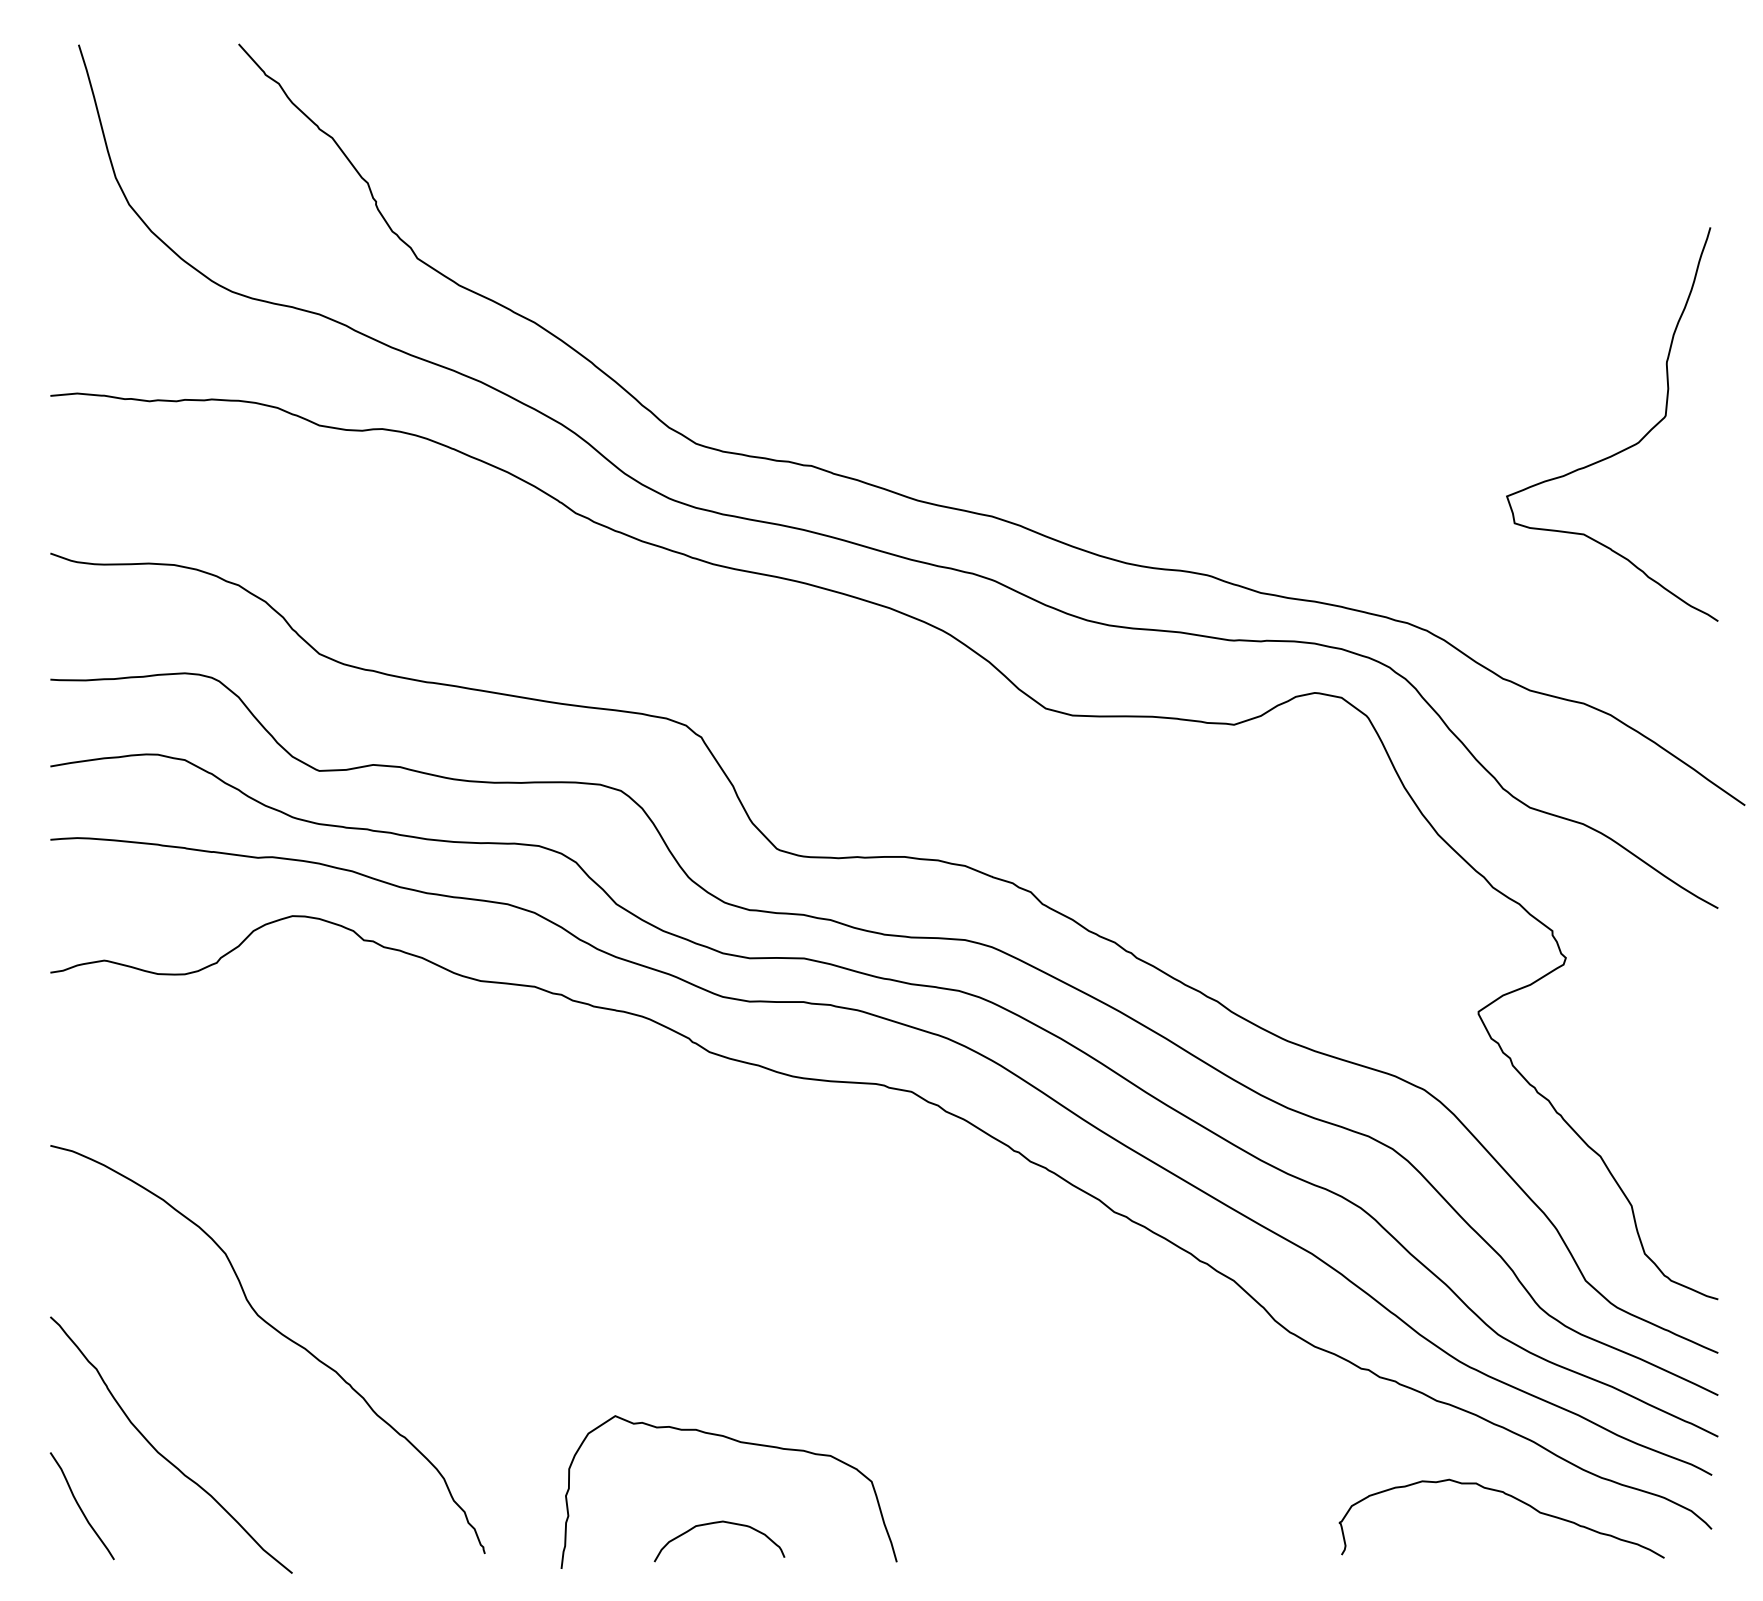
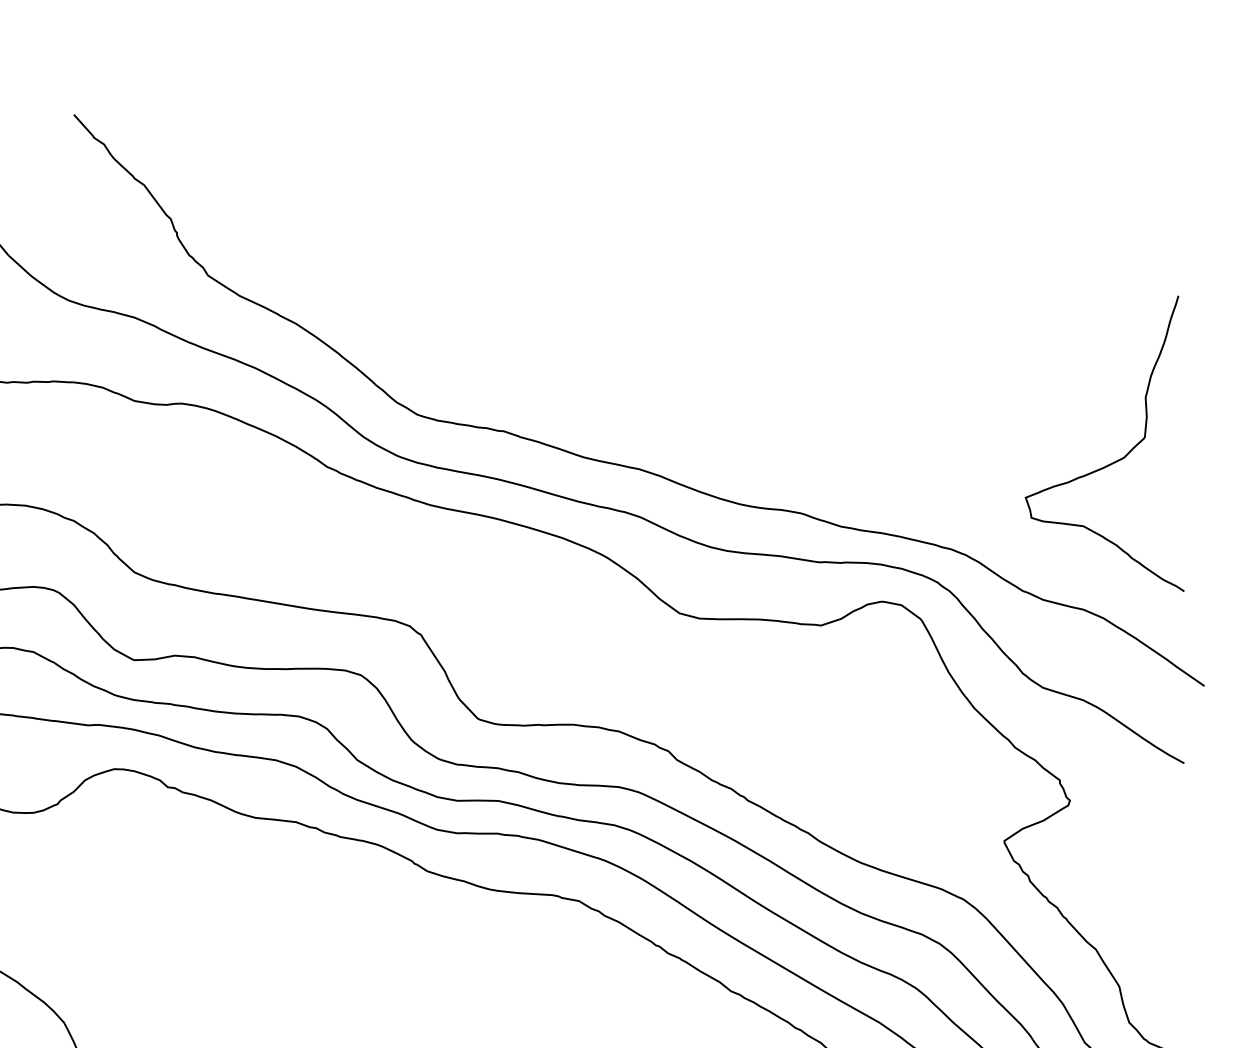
curve: (1624, 448) -> (1113, 461), moved

